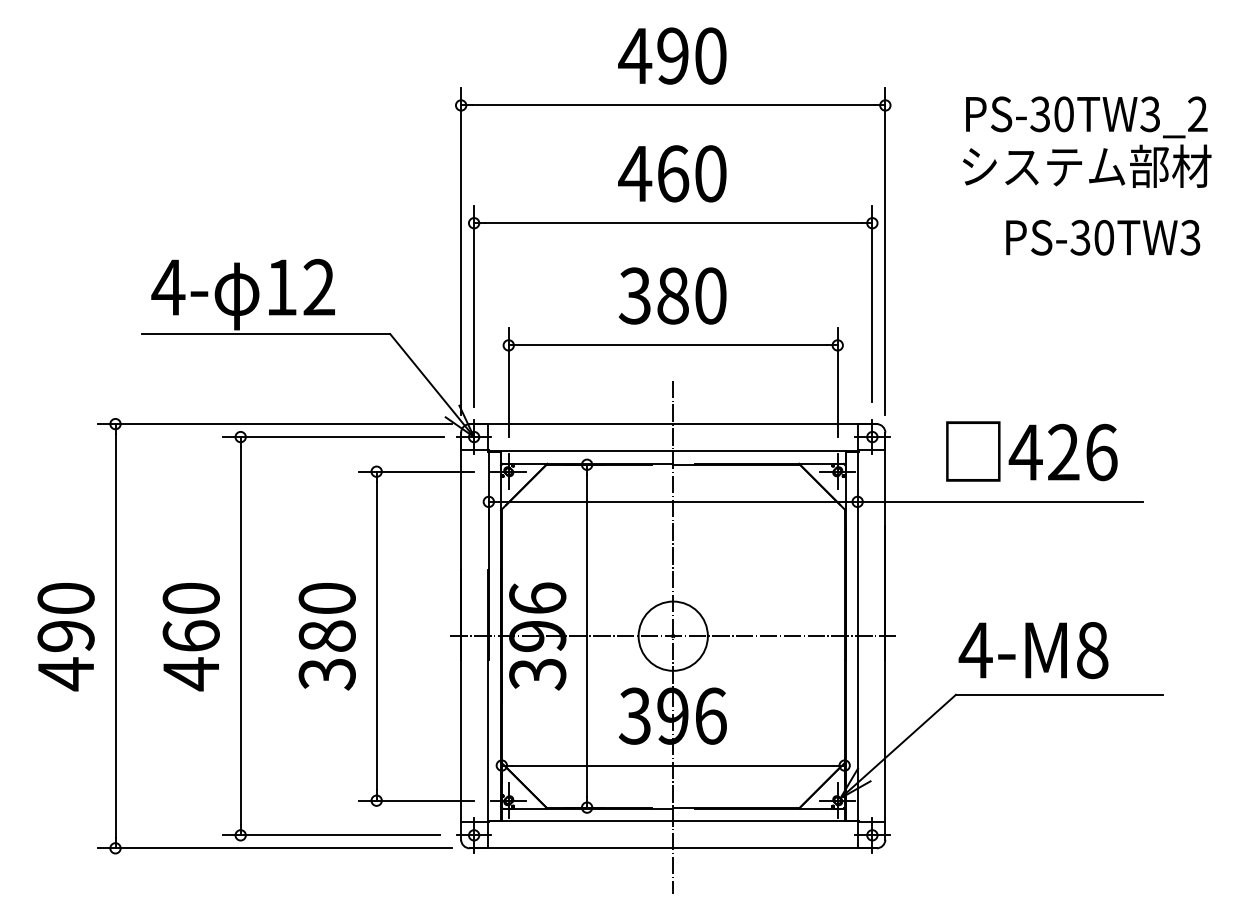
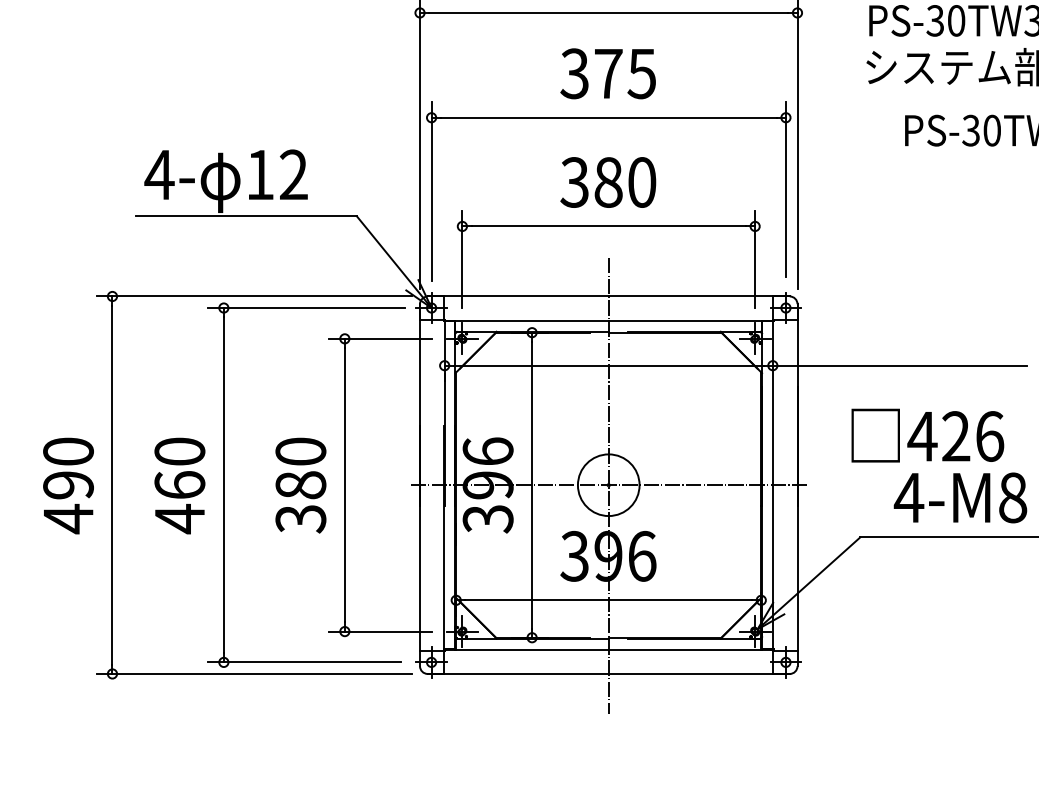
text: (672, 173) -> (608, 73), 460 -> 375
text: (1031, 451) -> (927, 435), moved
text: (1033, 650) -> (960, 497), moved

